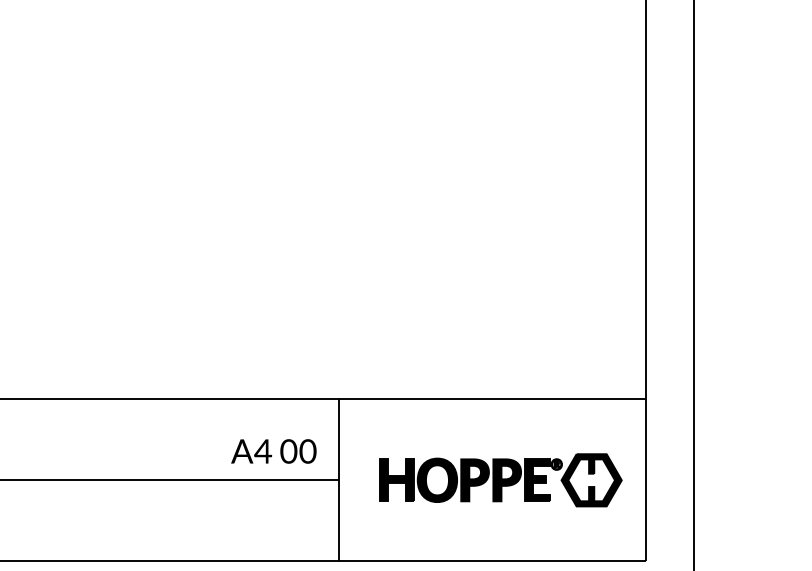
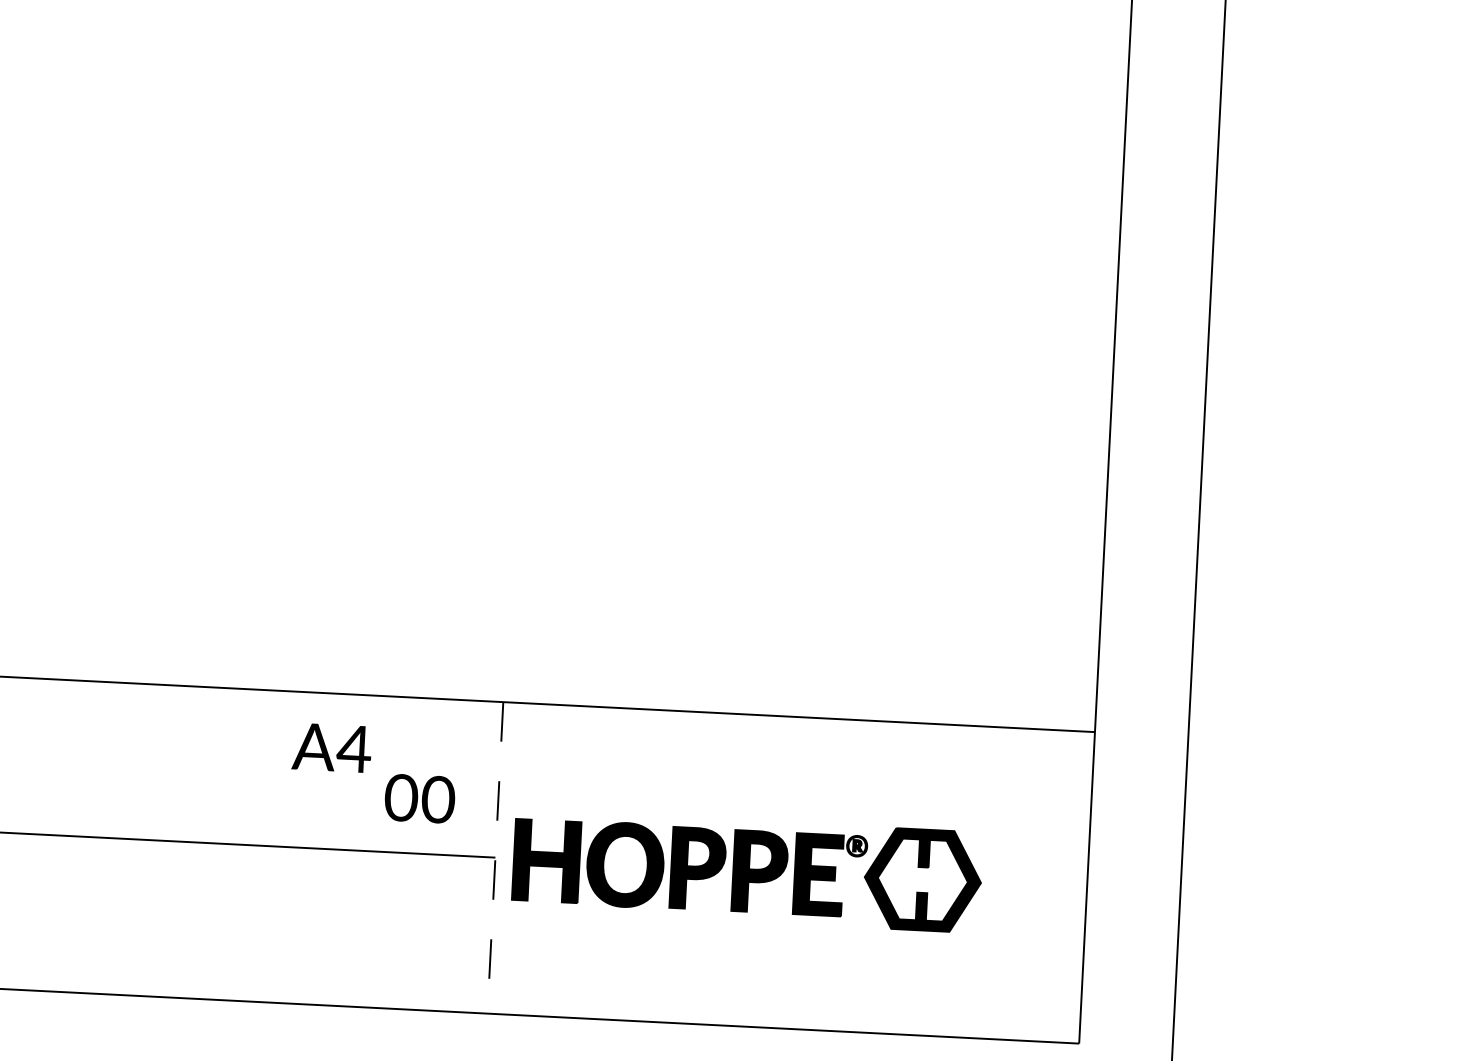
text: (251, 451) -> (331, 747), moved
line: (339, 480) -> (496, 858), solid -> dashed
part: (500, 480) -> (747, 871), moved

